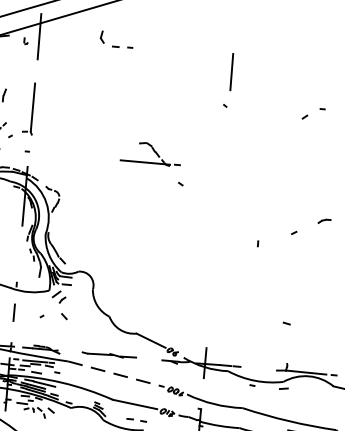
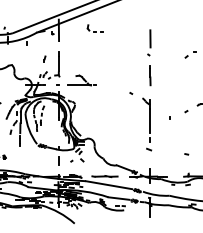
line: (224, 149) -> (150, 75), added
part: (149, 153) -> (81, 80), moved
part: (209, 252) -> (147, 124), added
line: (117, 374) -> (109, 185), dashed -> solid

